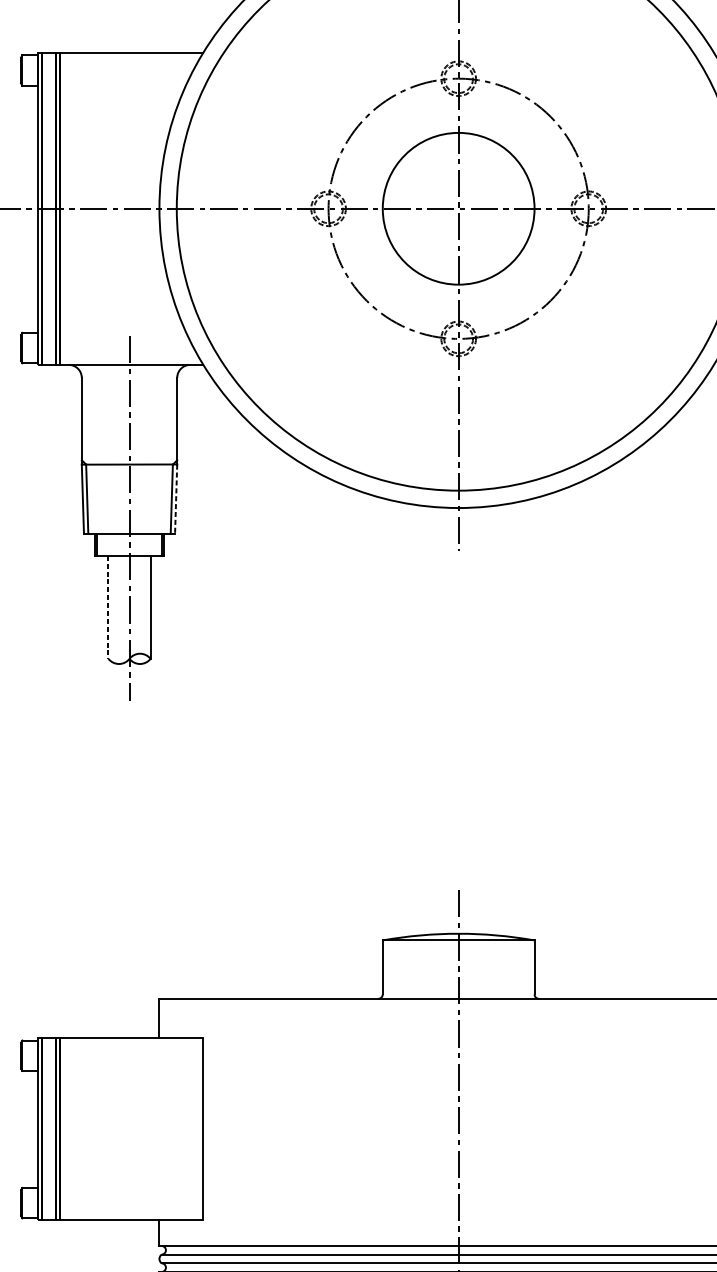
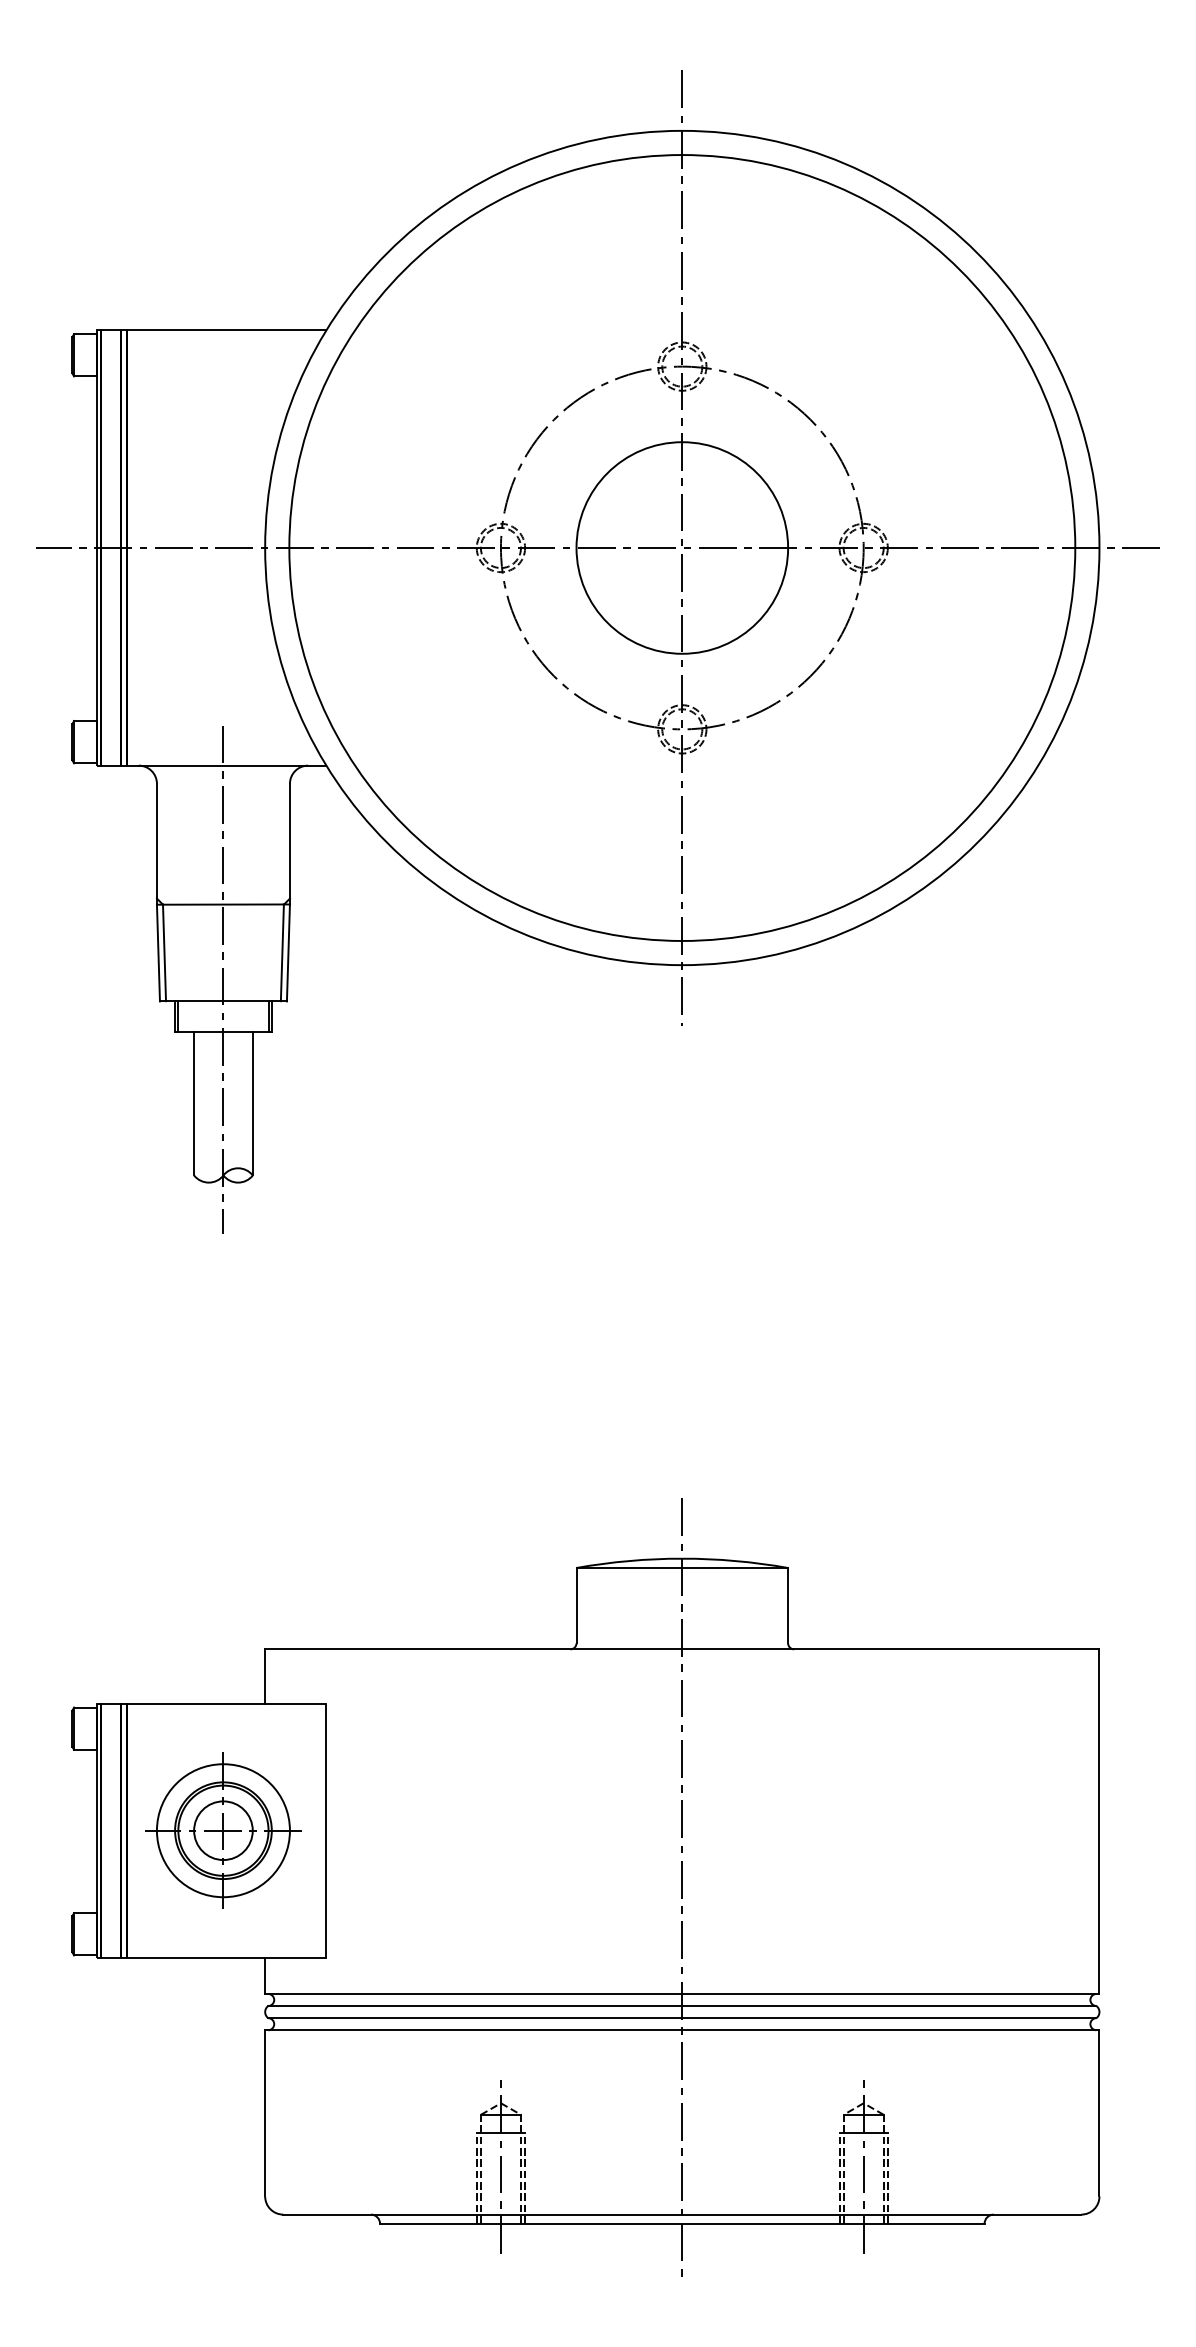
line: (176, 499) -> (288, 953), dashed -> solid
line: (108, 607) -> (194, 1103), dashed -> solid
part: (129, 1128) -> (223, 1830), added

